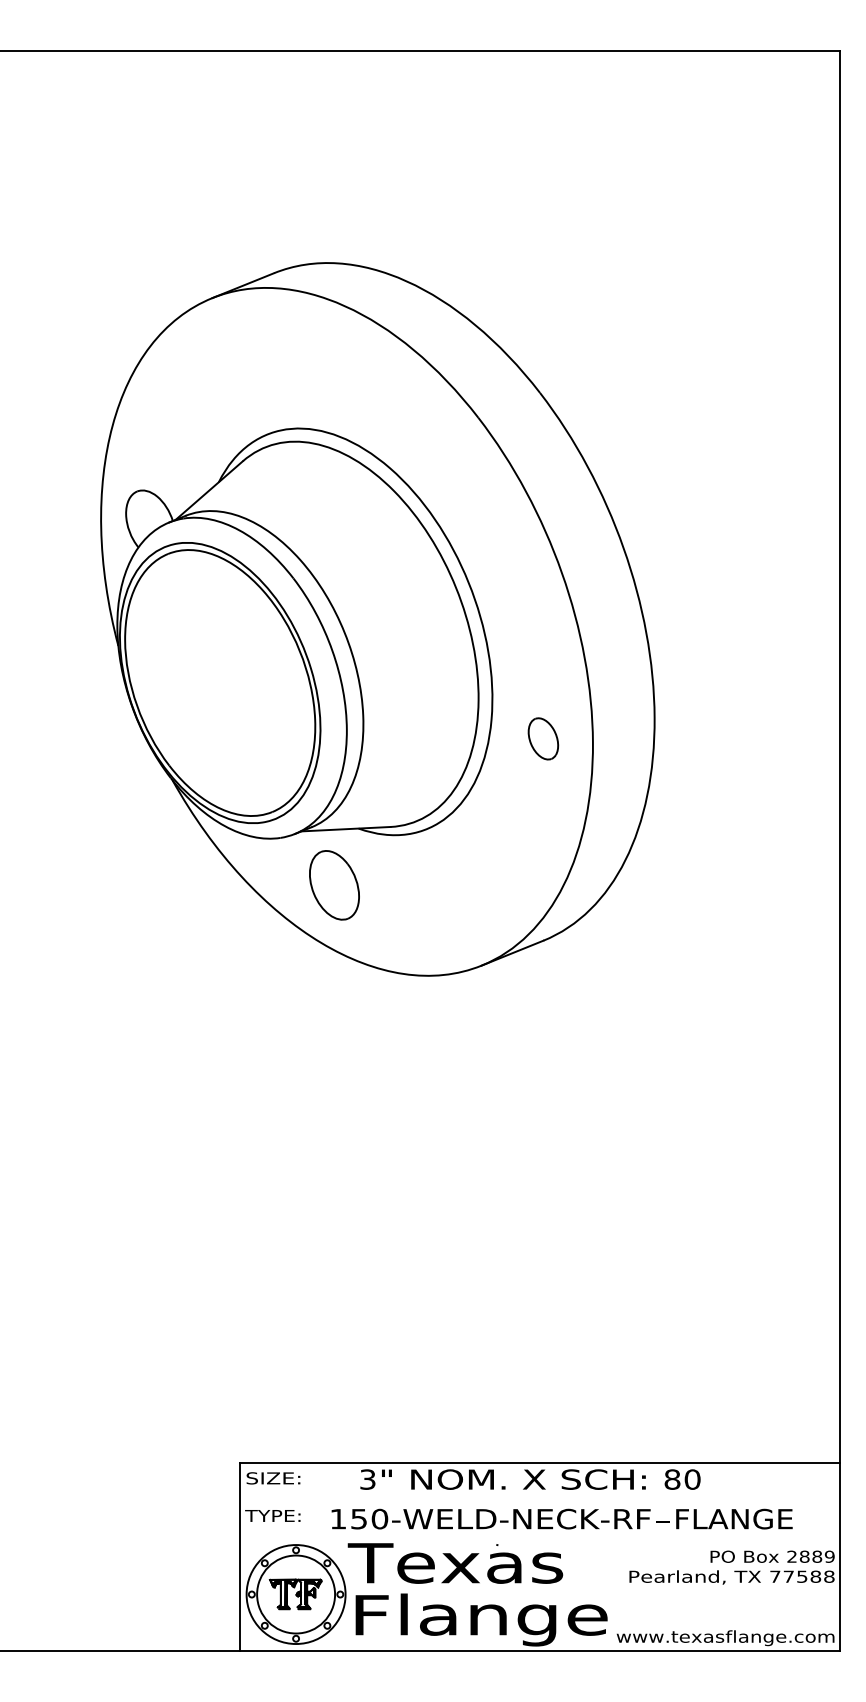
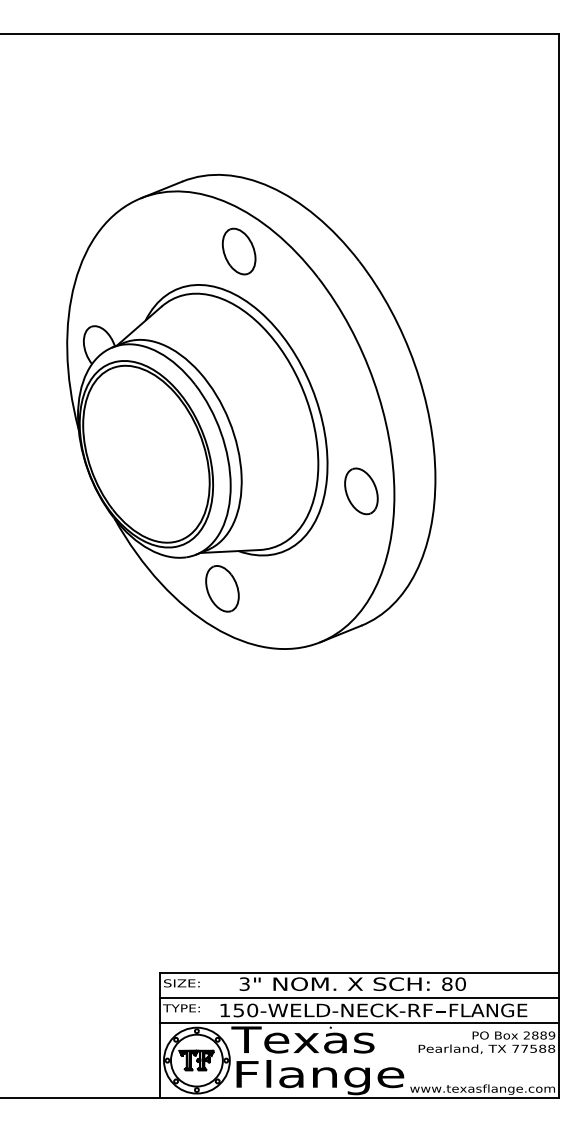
part: (358, 378) -> (238, 251), added
part: (543, 739) -> (361, 491), size x1.67
line: (538, 1501) -> (358, 998), added
line: (538, 1538) -> (358, 1023), added

